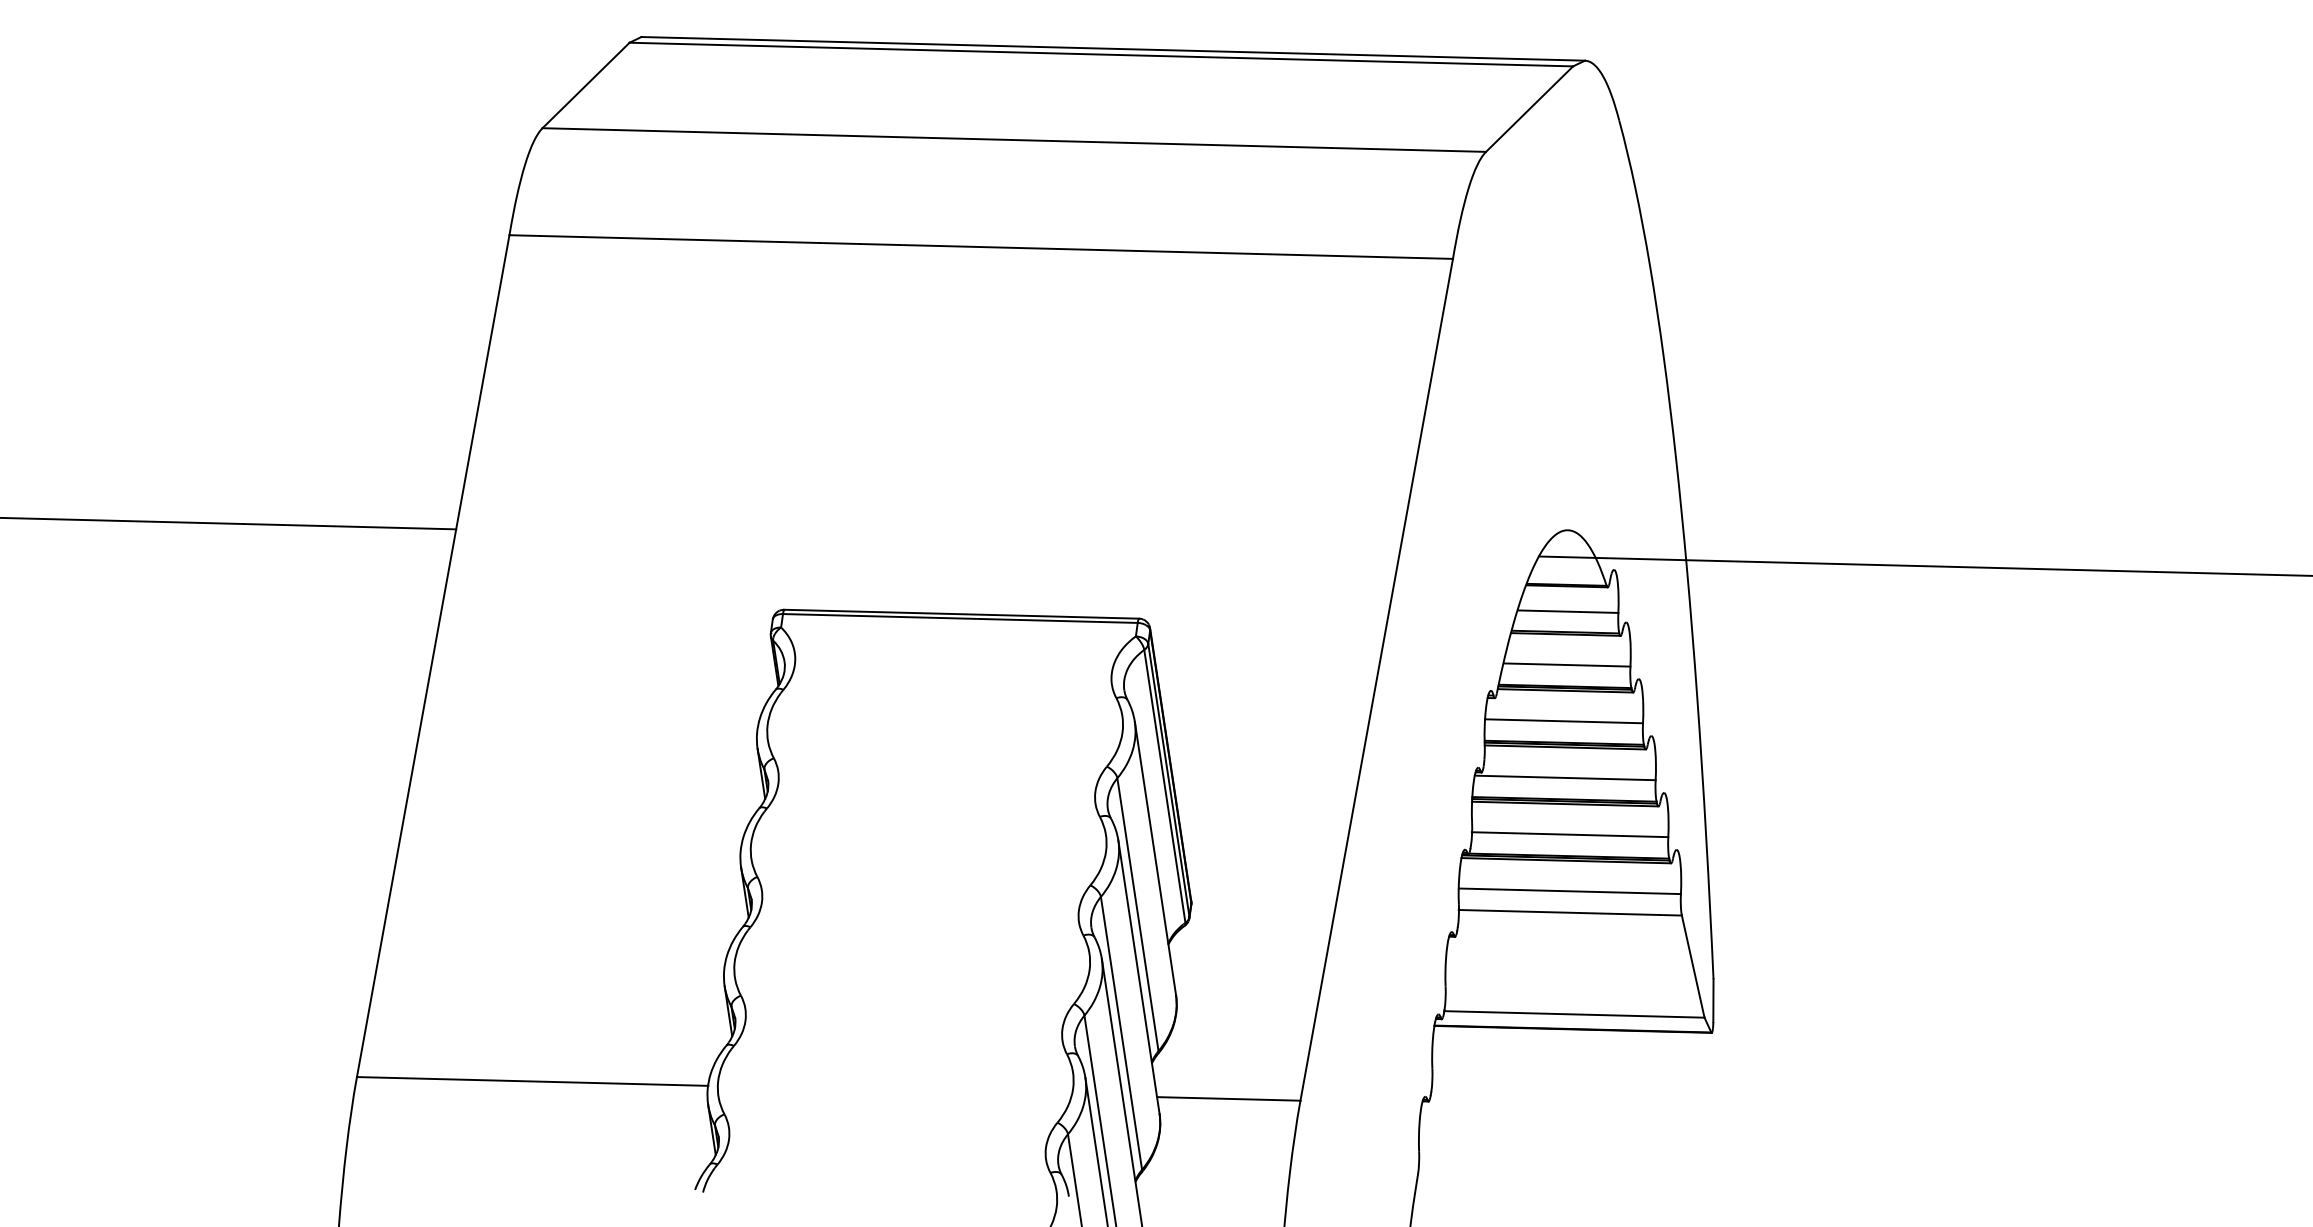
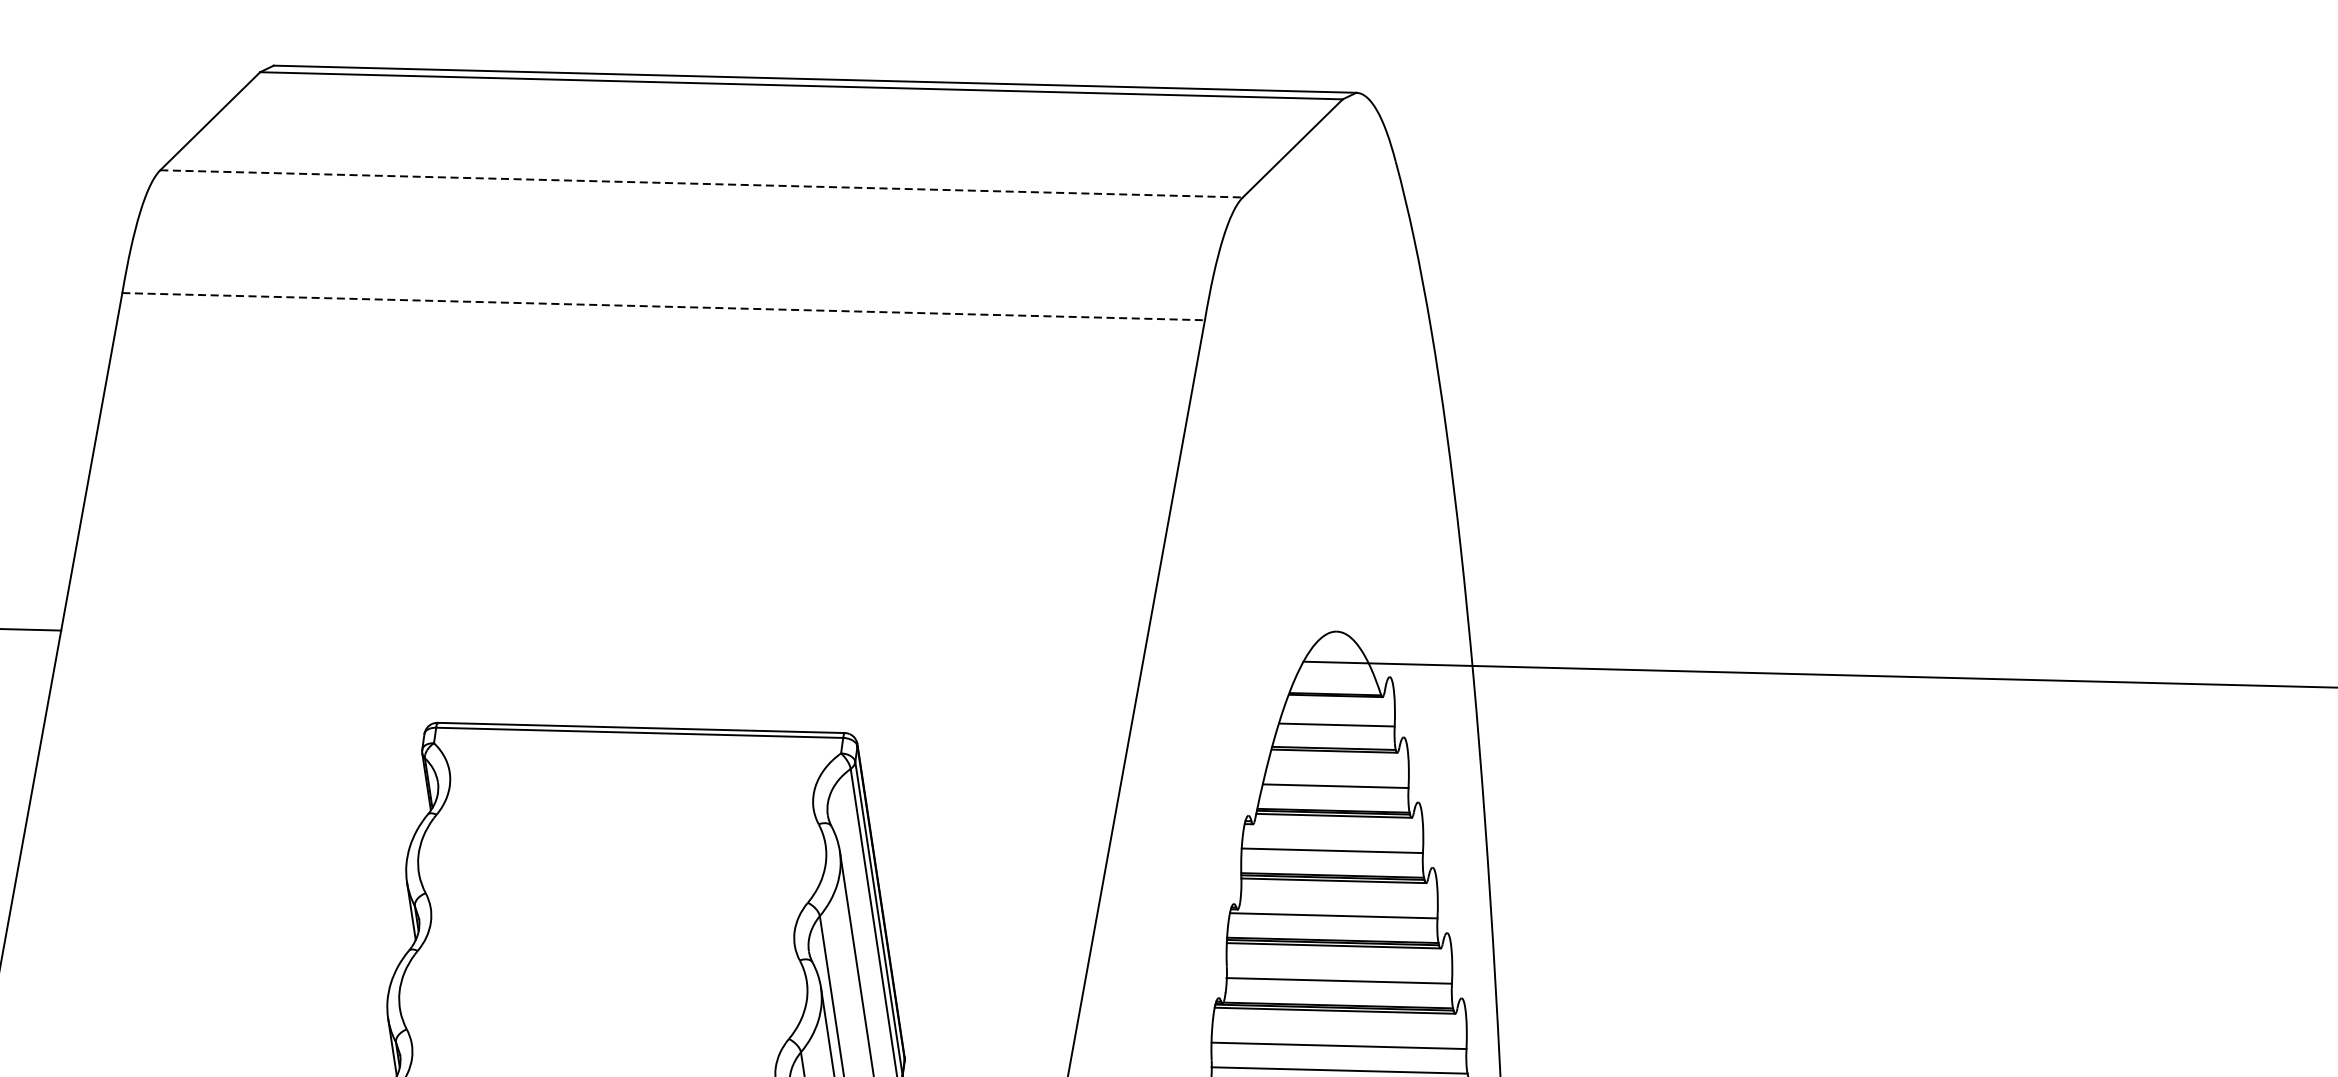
line: (1014, 140) -> (701, 184), solid -> dashed
line: (981, 247) -> (663, 307), solid -> dashed

